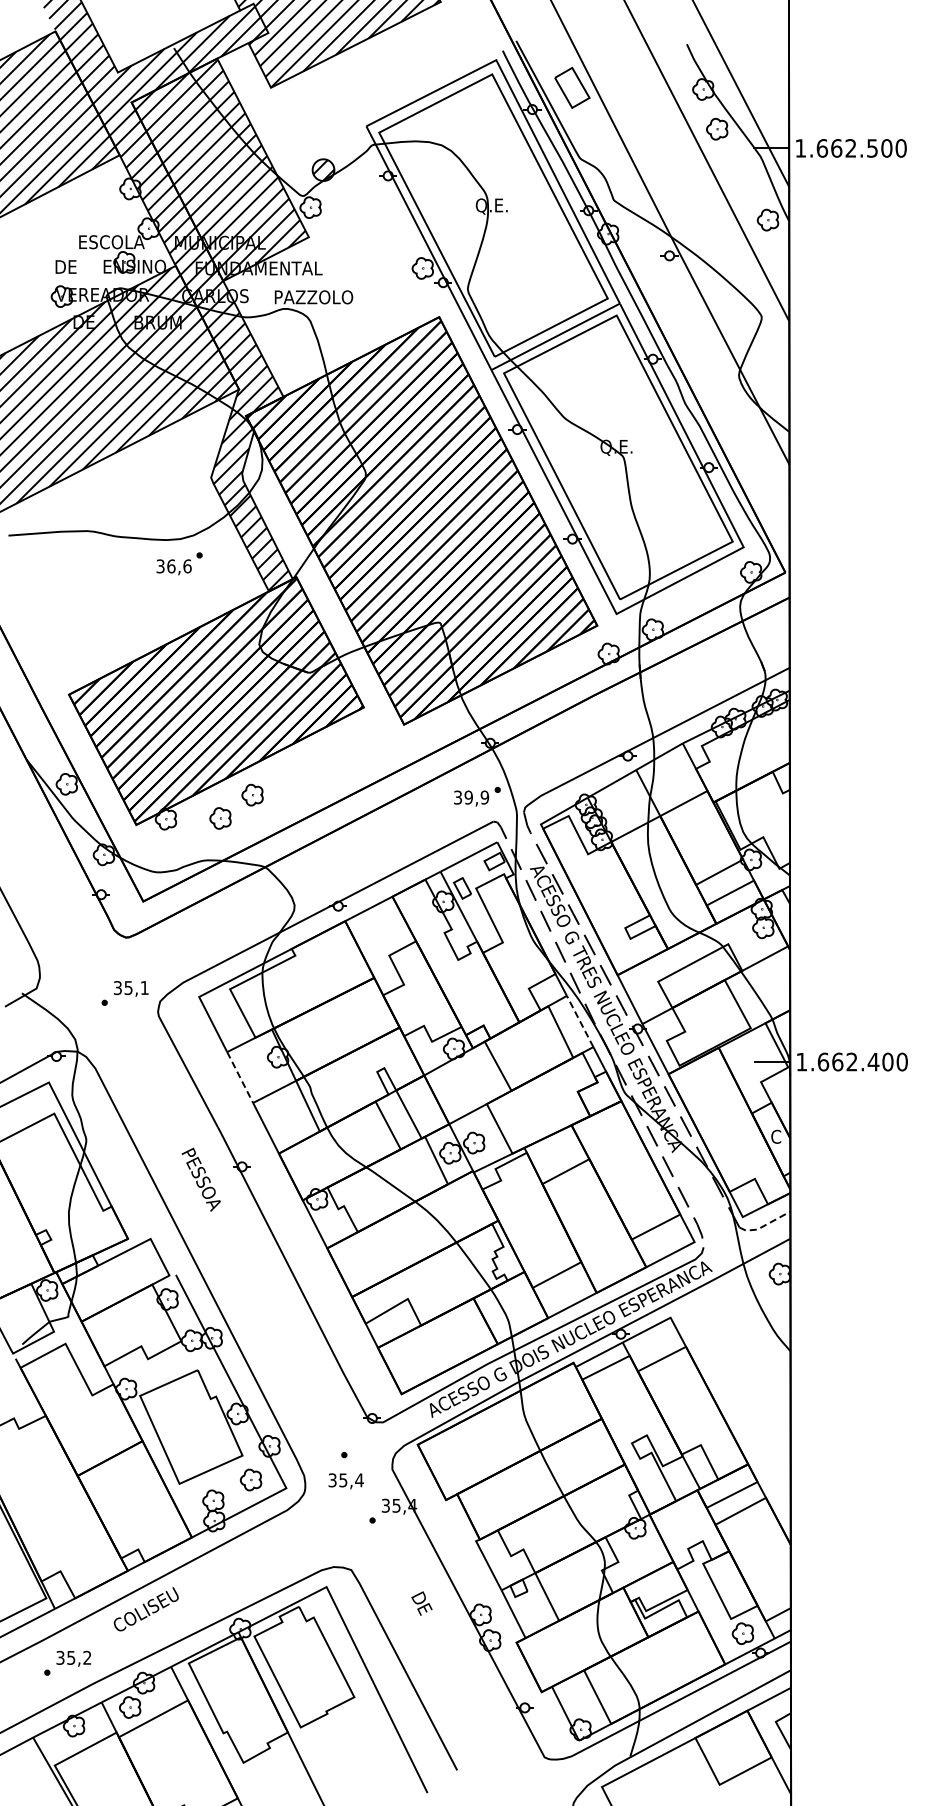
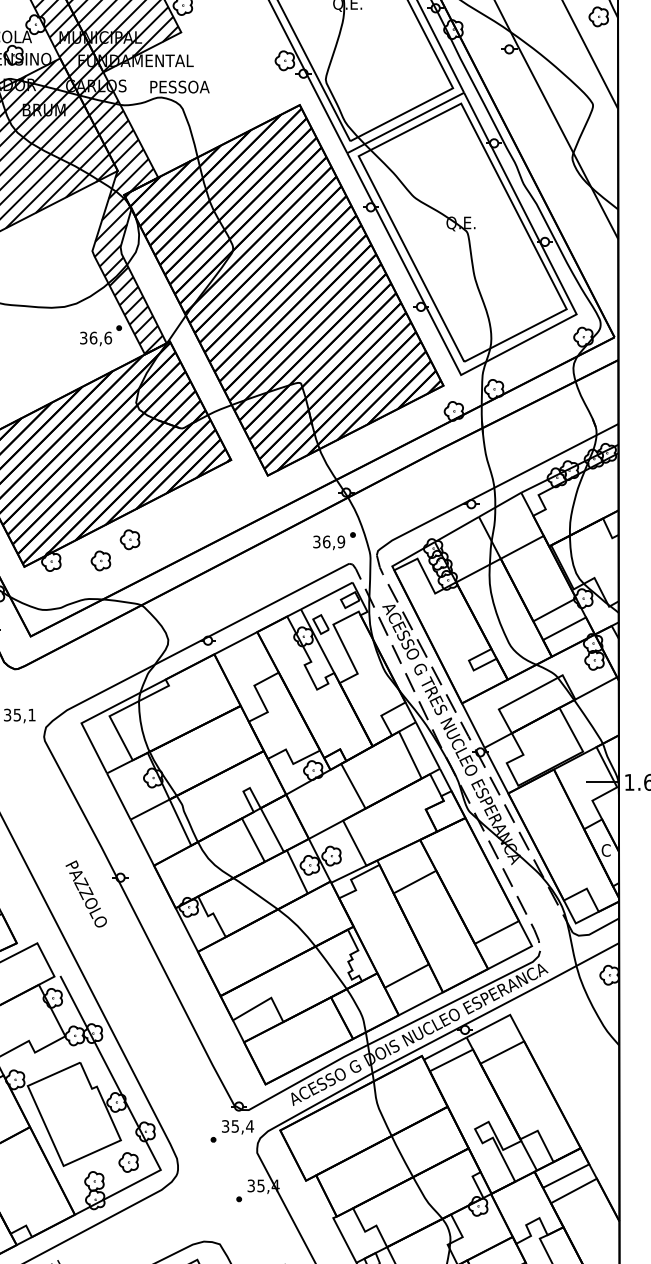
text: (318, 297) -> (190, 87), PAZZOLO -> PESSOA
part: (179, 563) -> (100, 335), moved
text: (468, 797) -> (326, 541), 39,9 -> 36,9
line: (580, 1021) -> (428, 745), dashed -> solid
line: (240, 1077) -> (119, 796), dashed -> solid
text: (206, 1188) -> (88, 897), PESSOA -> PAZZOLO
line: (764, 1225) -> (595, 931), dashed -> solid
text: (345, 1481) -> (237, 1127), moved

